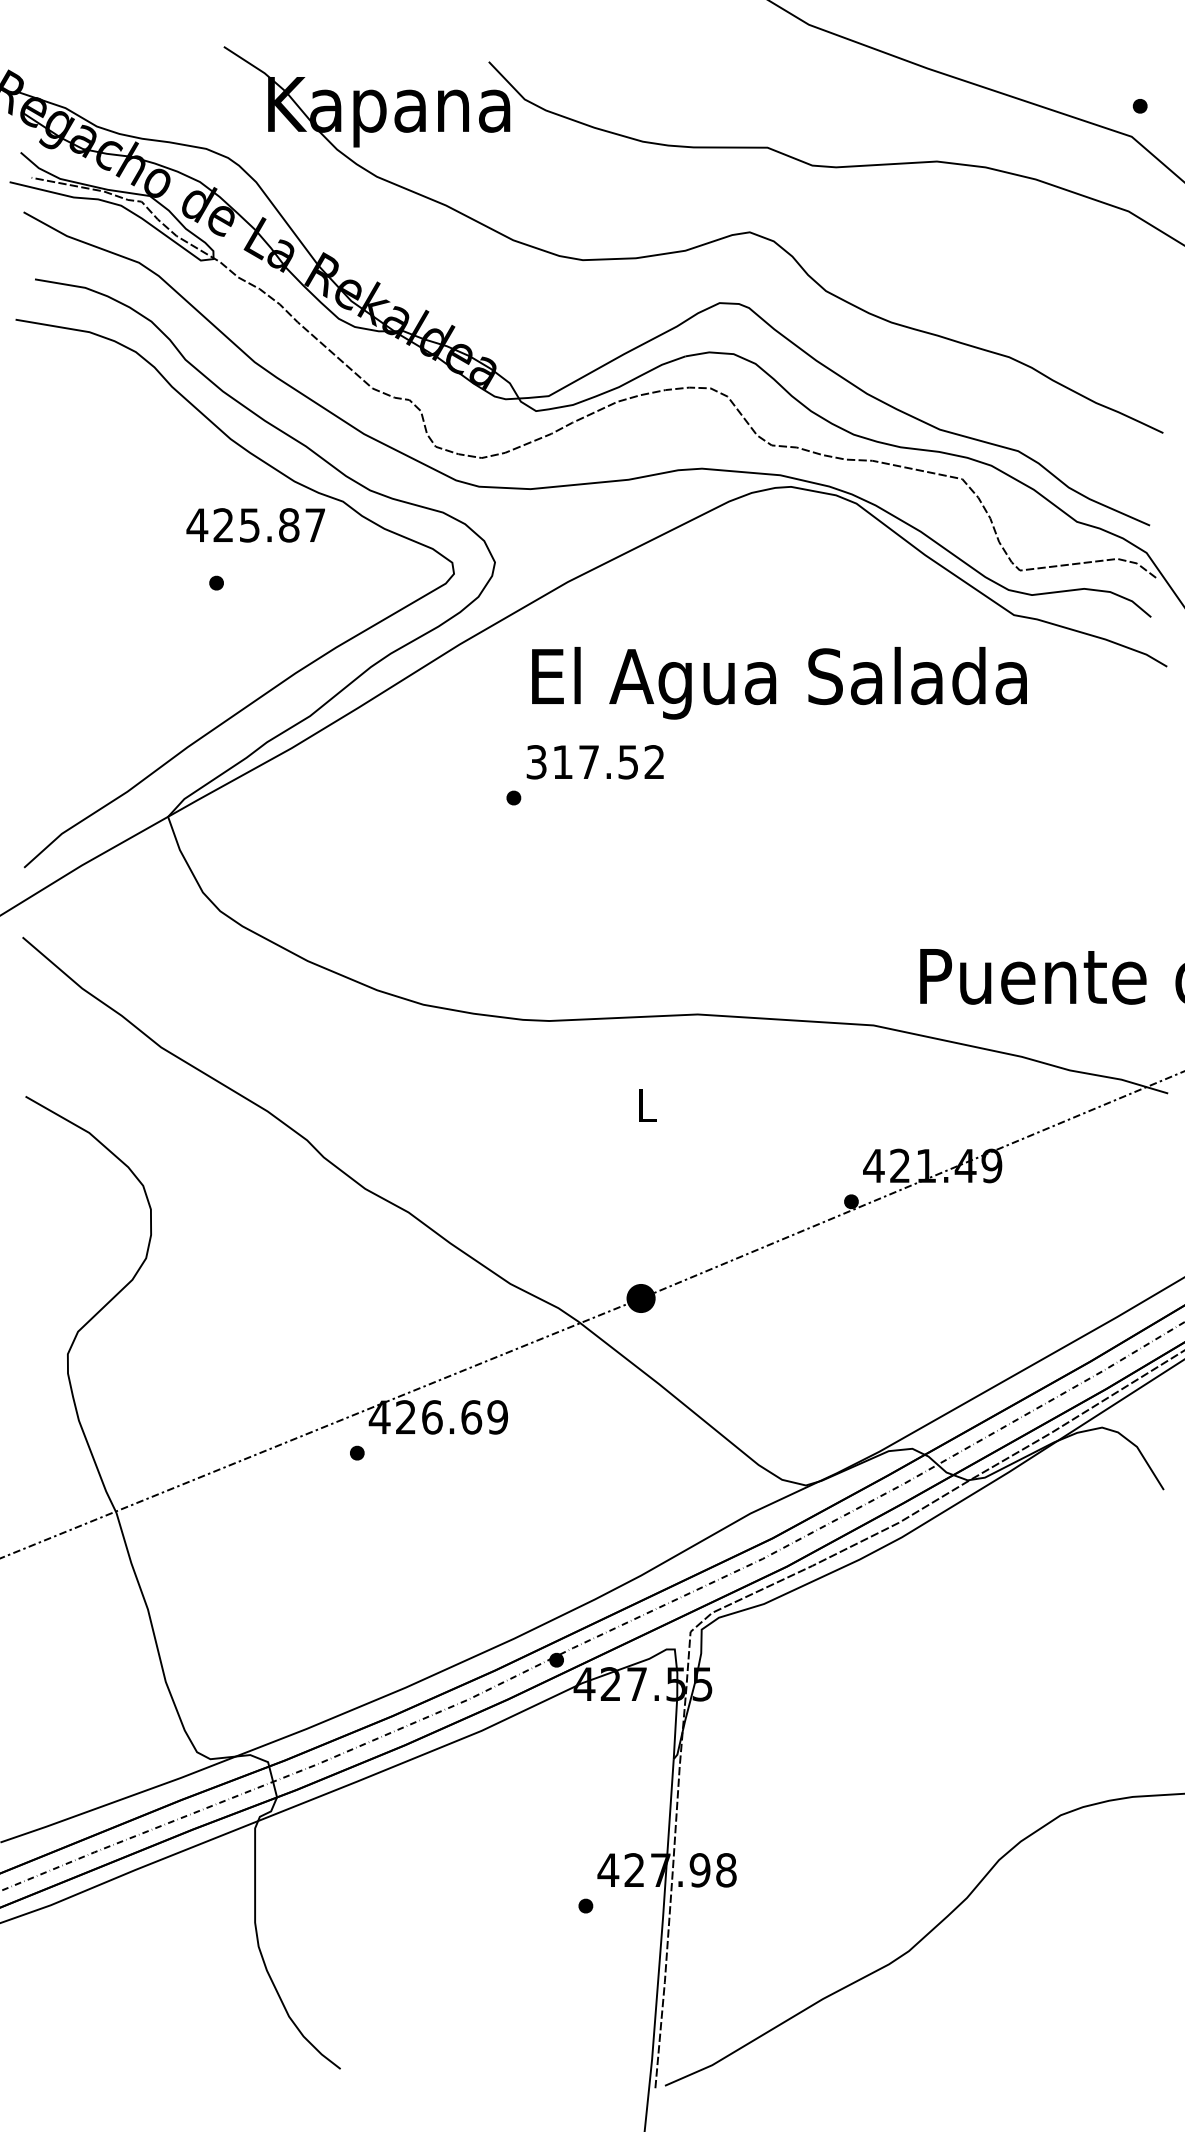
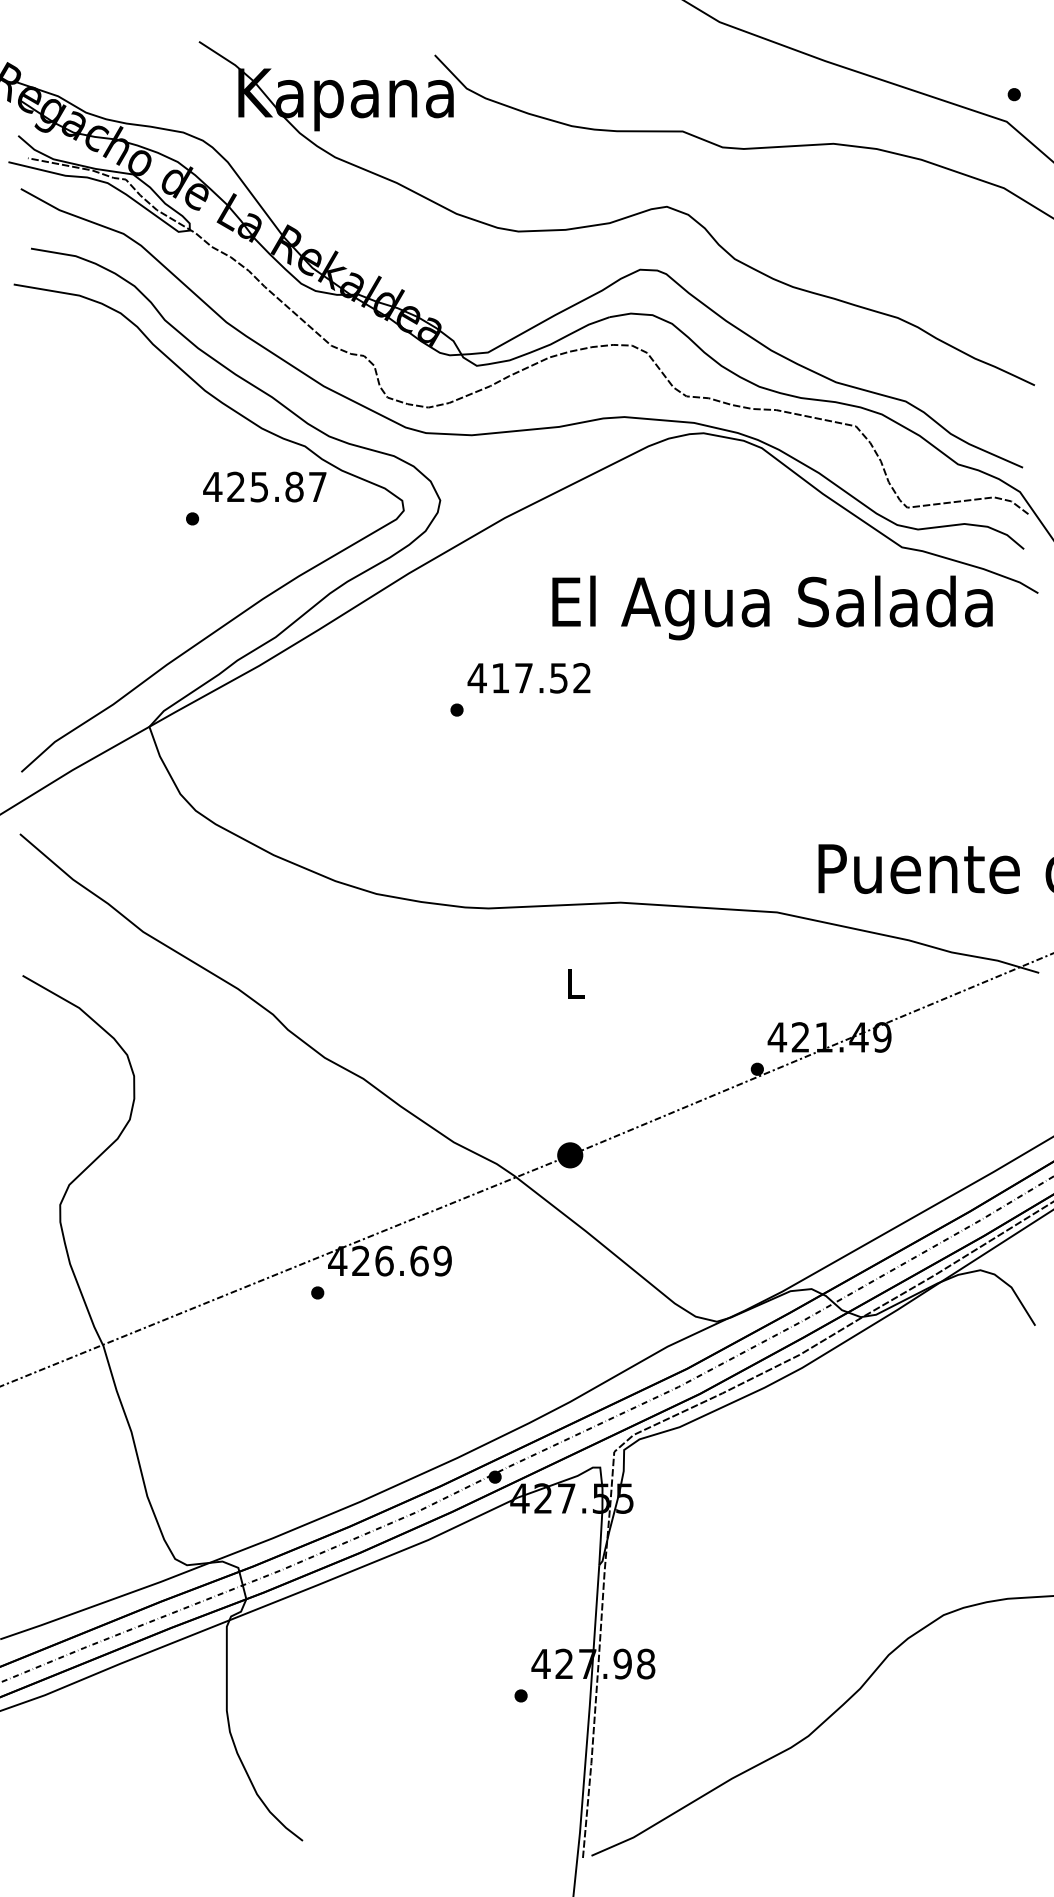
text: (255, 525) -> (264, 487), moved
text: (779, 683) -> (772, 608), moved
text: (536, 762) -> (477, 678), 317.52 -> 417.52

